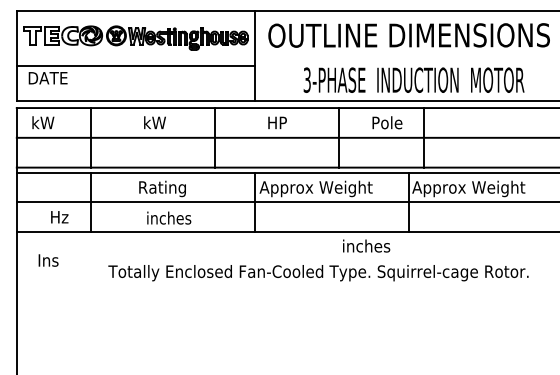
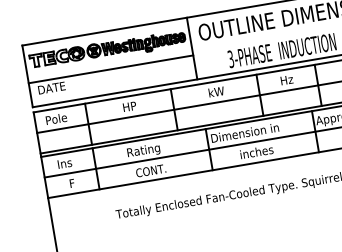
text: (47, 122) -> (56, 118), kW -> Pole
text: (154, 122) -> (130, 106), kW -> HP
text: (279, 122) -> (216, 91), HP -> kW
text: (388, 122) -> (292, 78), Pole -> Hz
text: (315, 188) -> (249, 133), Approx Weight -> Dimension in
text: (59, 217) -> (75, 182), Hz -> F
text: (168, 217) -> (151, 170), inches -> CONT.
text: (366, 245) -> (256, 151), moved
text: (48, 260) -> (64, 163), moved

